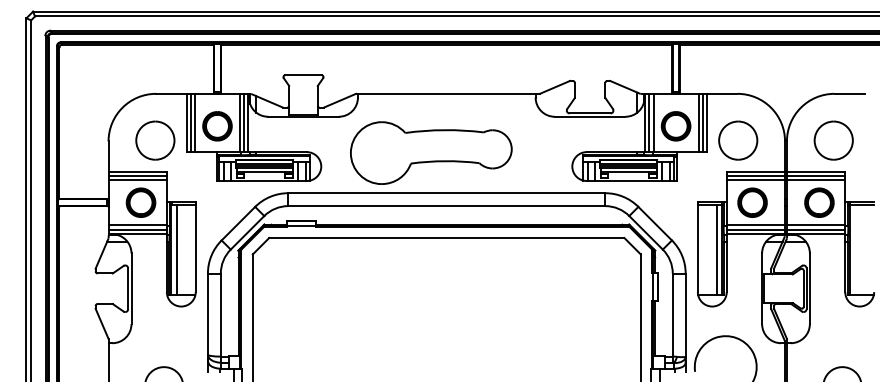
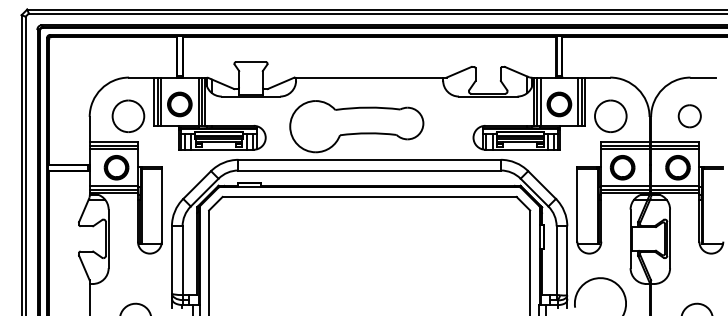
part: (833, 140) -> (689, 116), size x0.7
line: (176, 249) -> (145, 206), removed
line: (716, 249) -> (592, 206), removed

